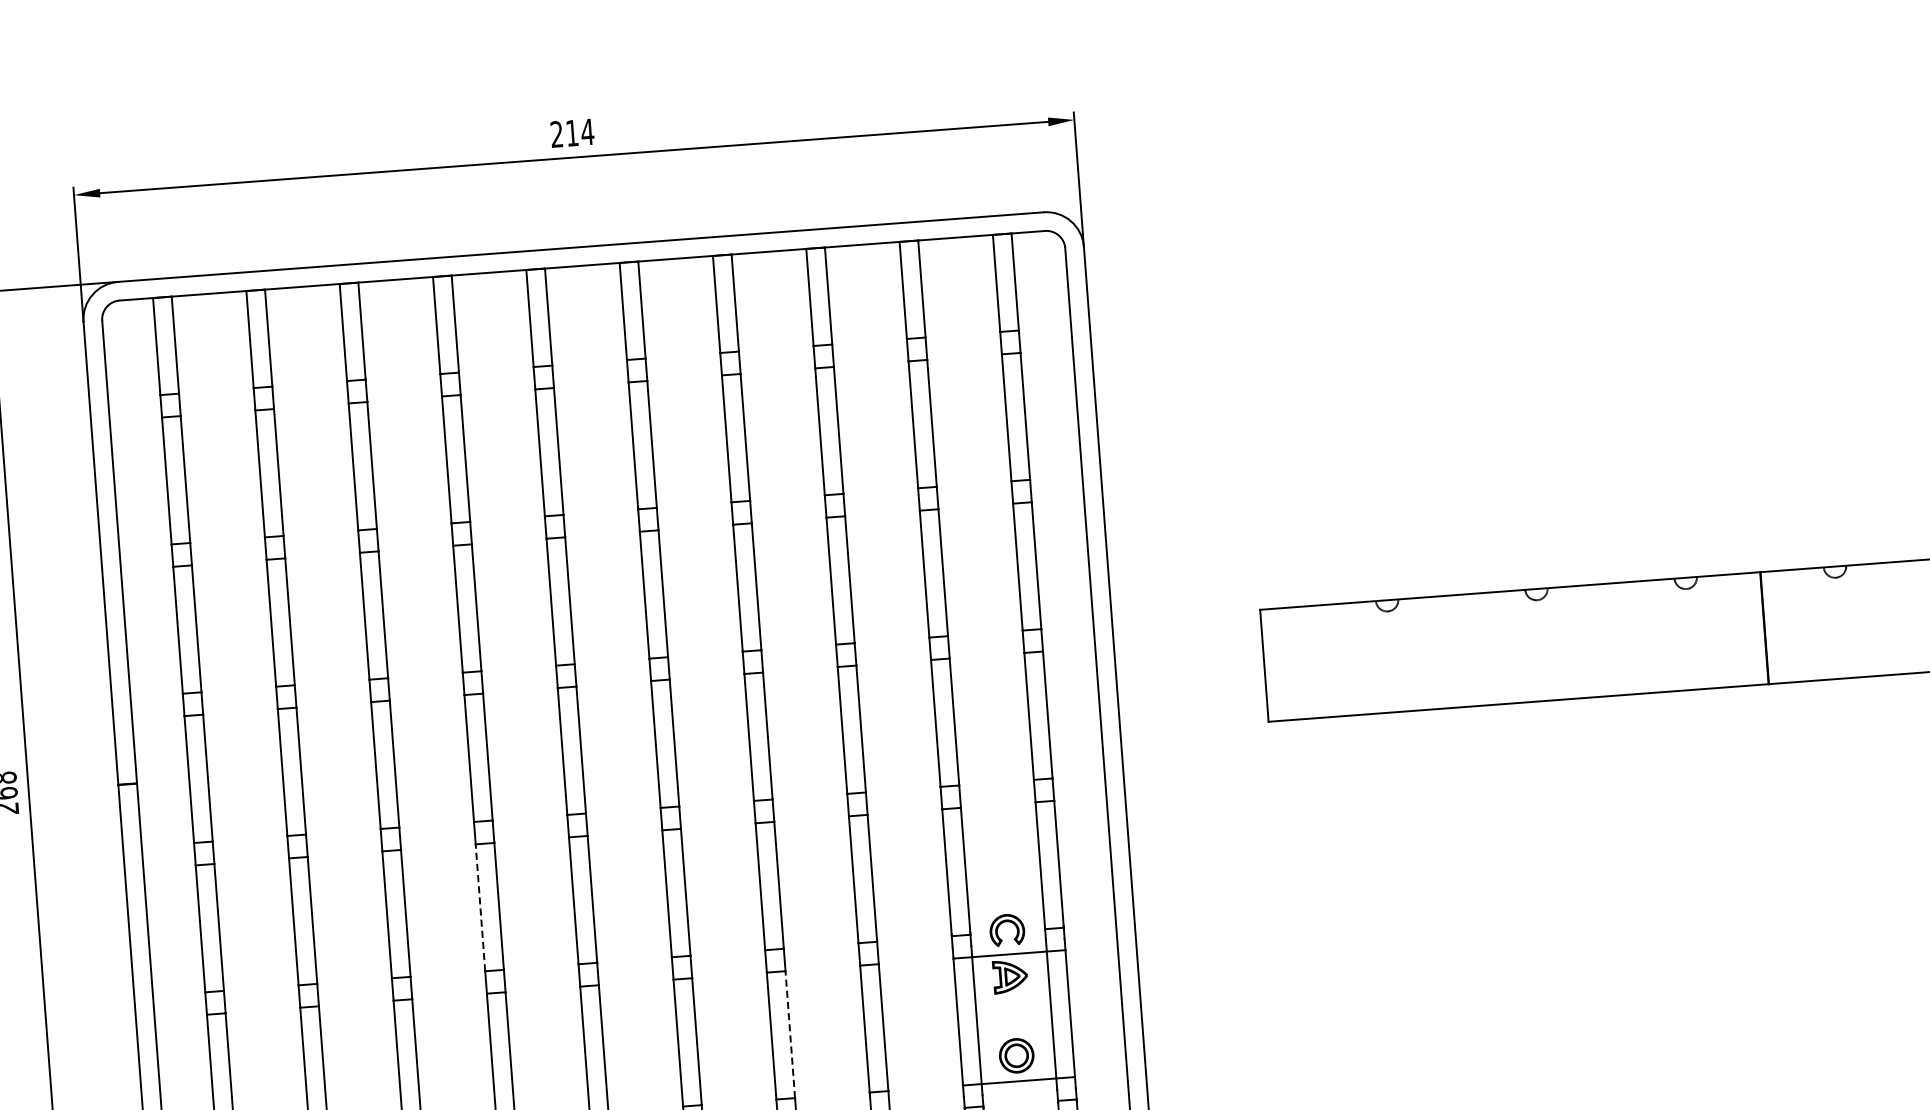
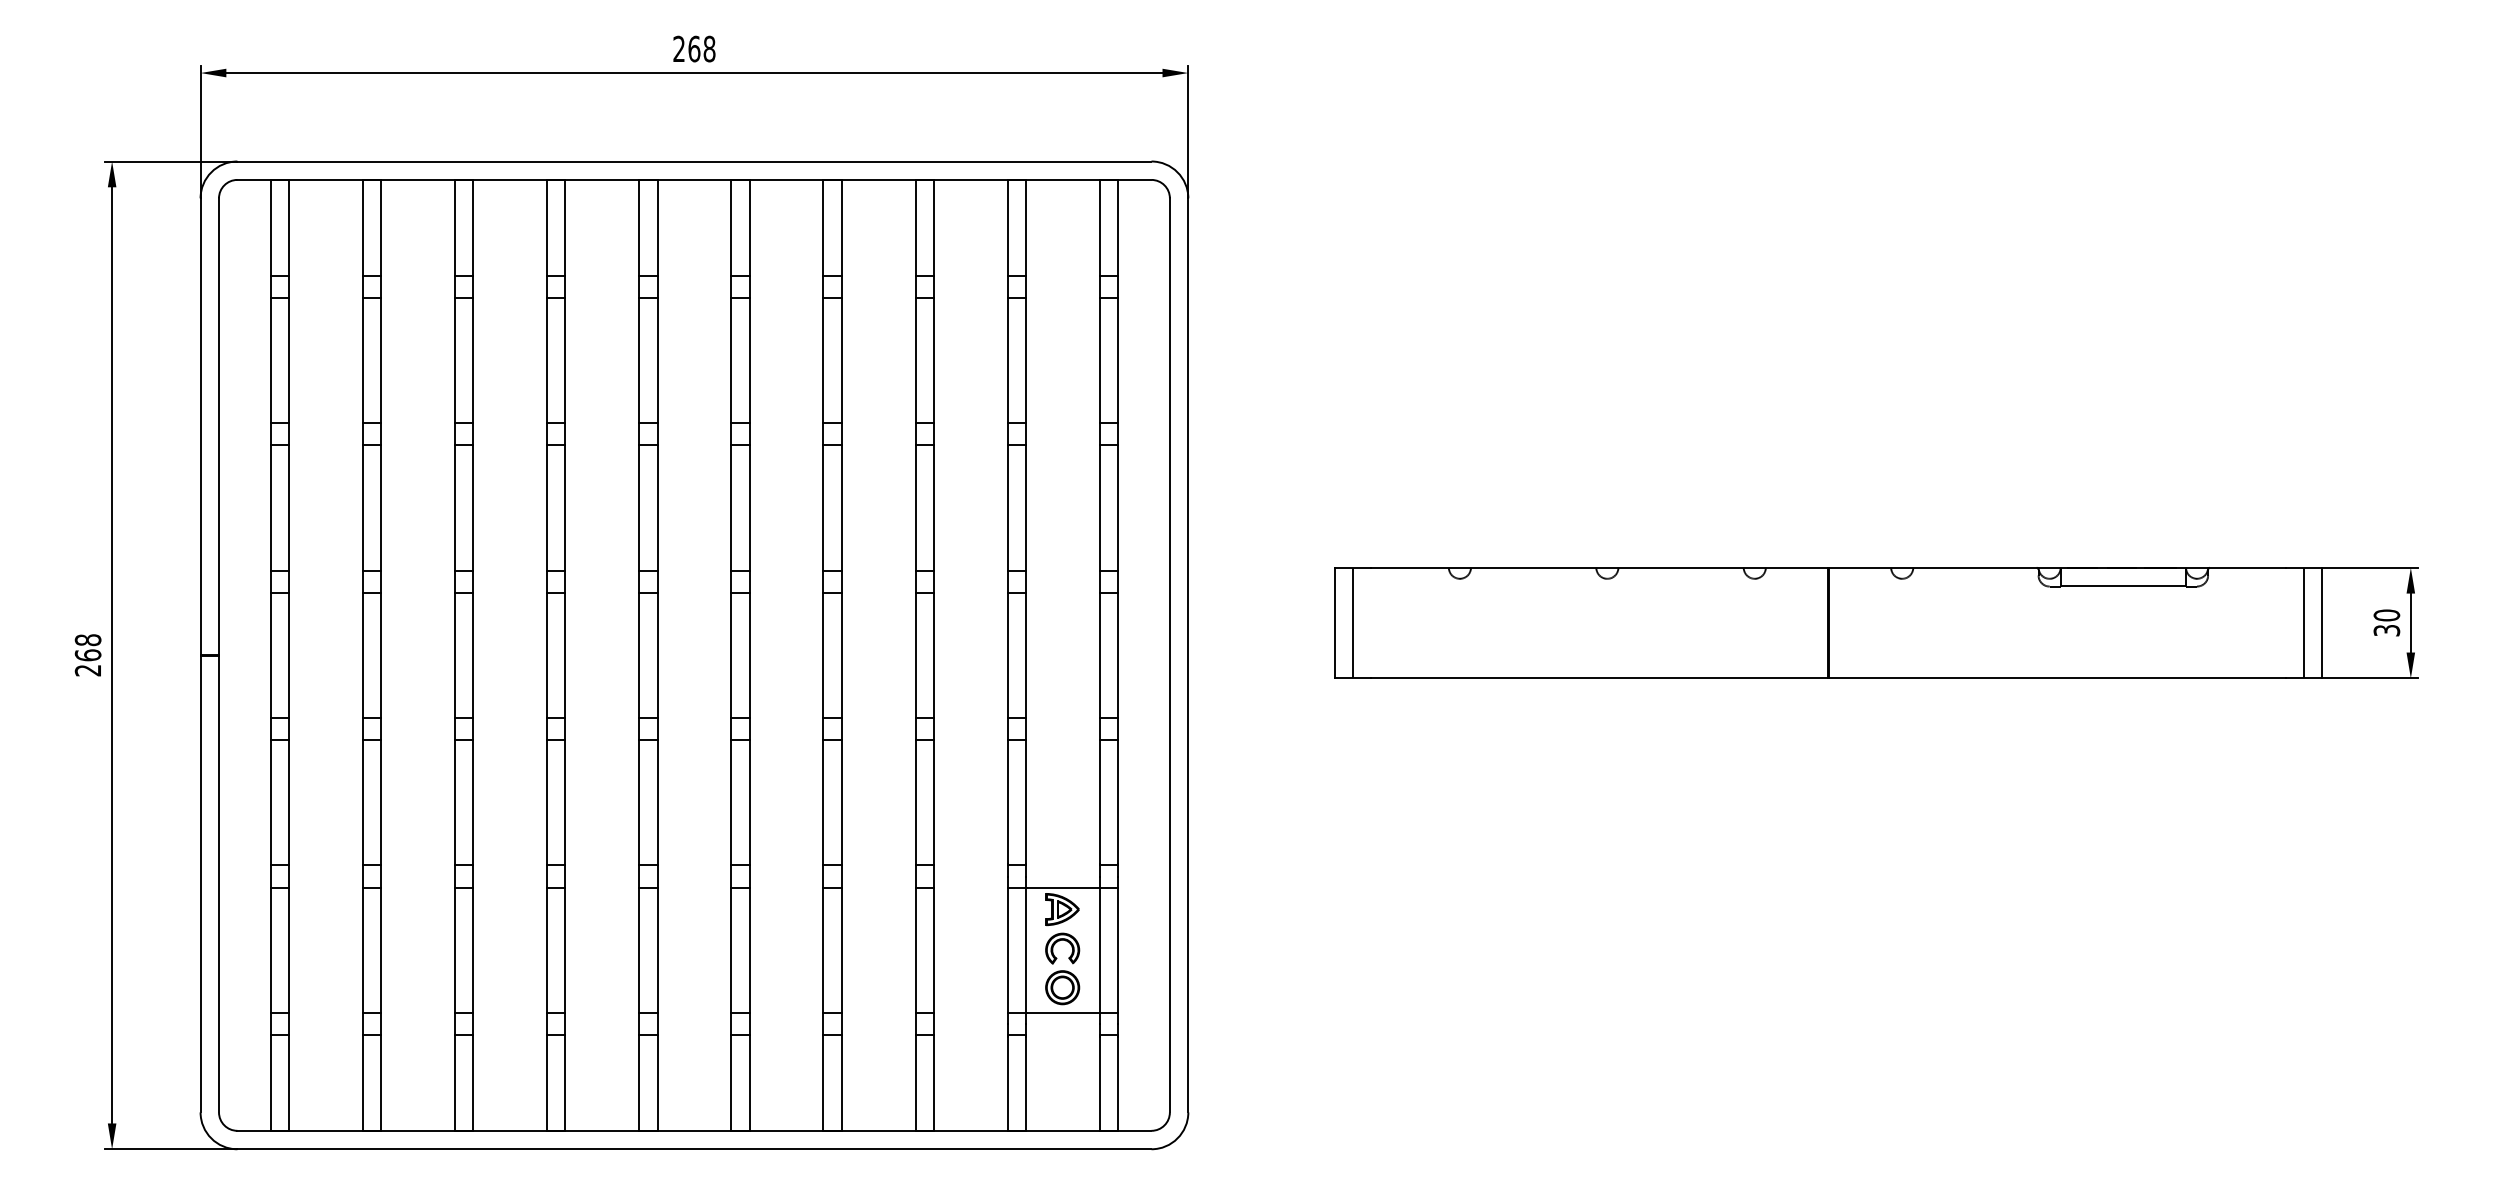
text: (579, 132) -> (701, 48), 214 -> 268
line: (1283, 663) -> (1353, 622), added
line: (480, 907) -> (547, 802), dashed -> solid
part: (1003, 923) -> (1059, 941), moved
line: (789, 1034) -> (841, 950), dashed -> solid

